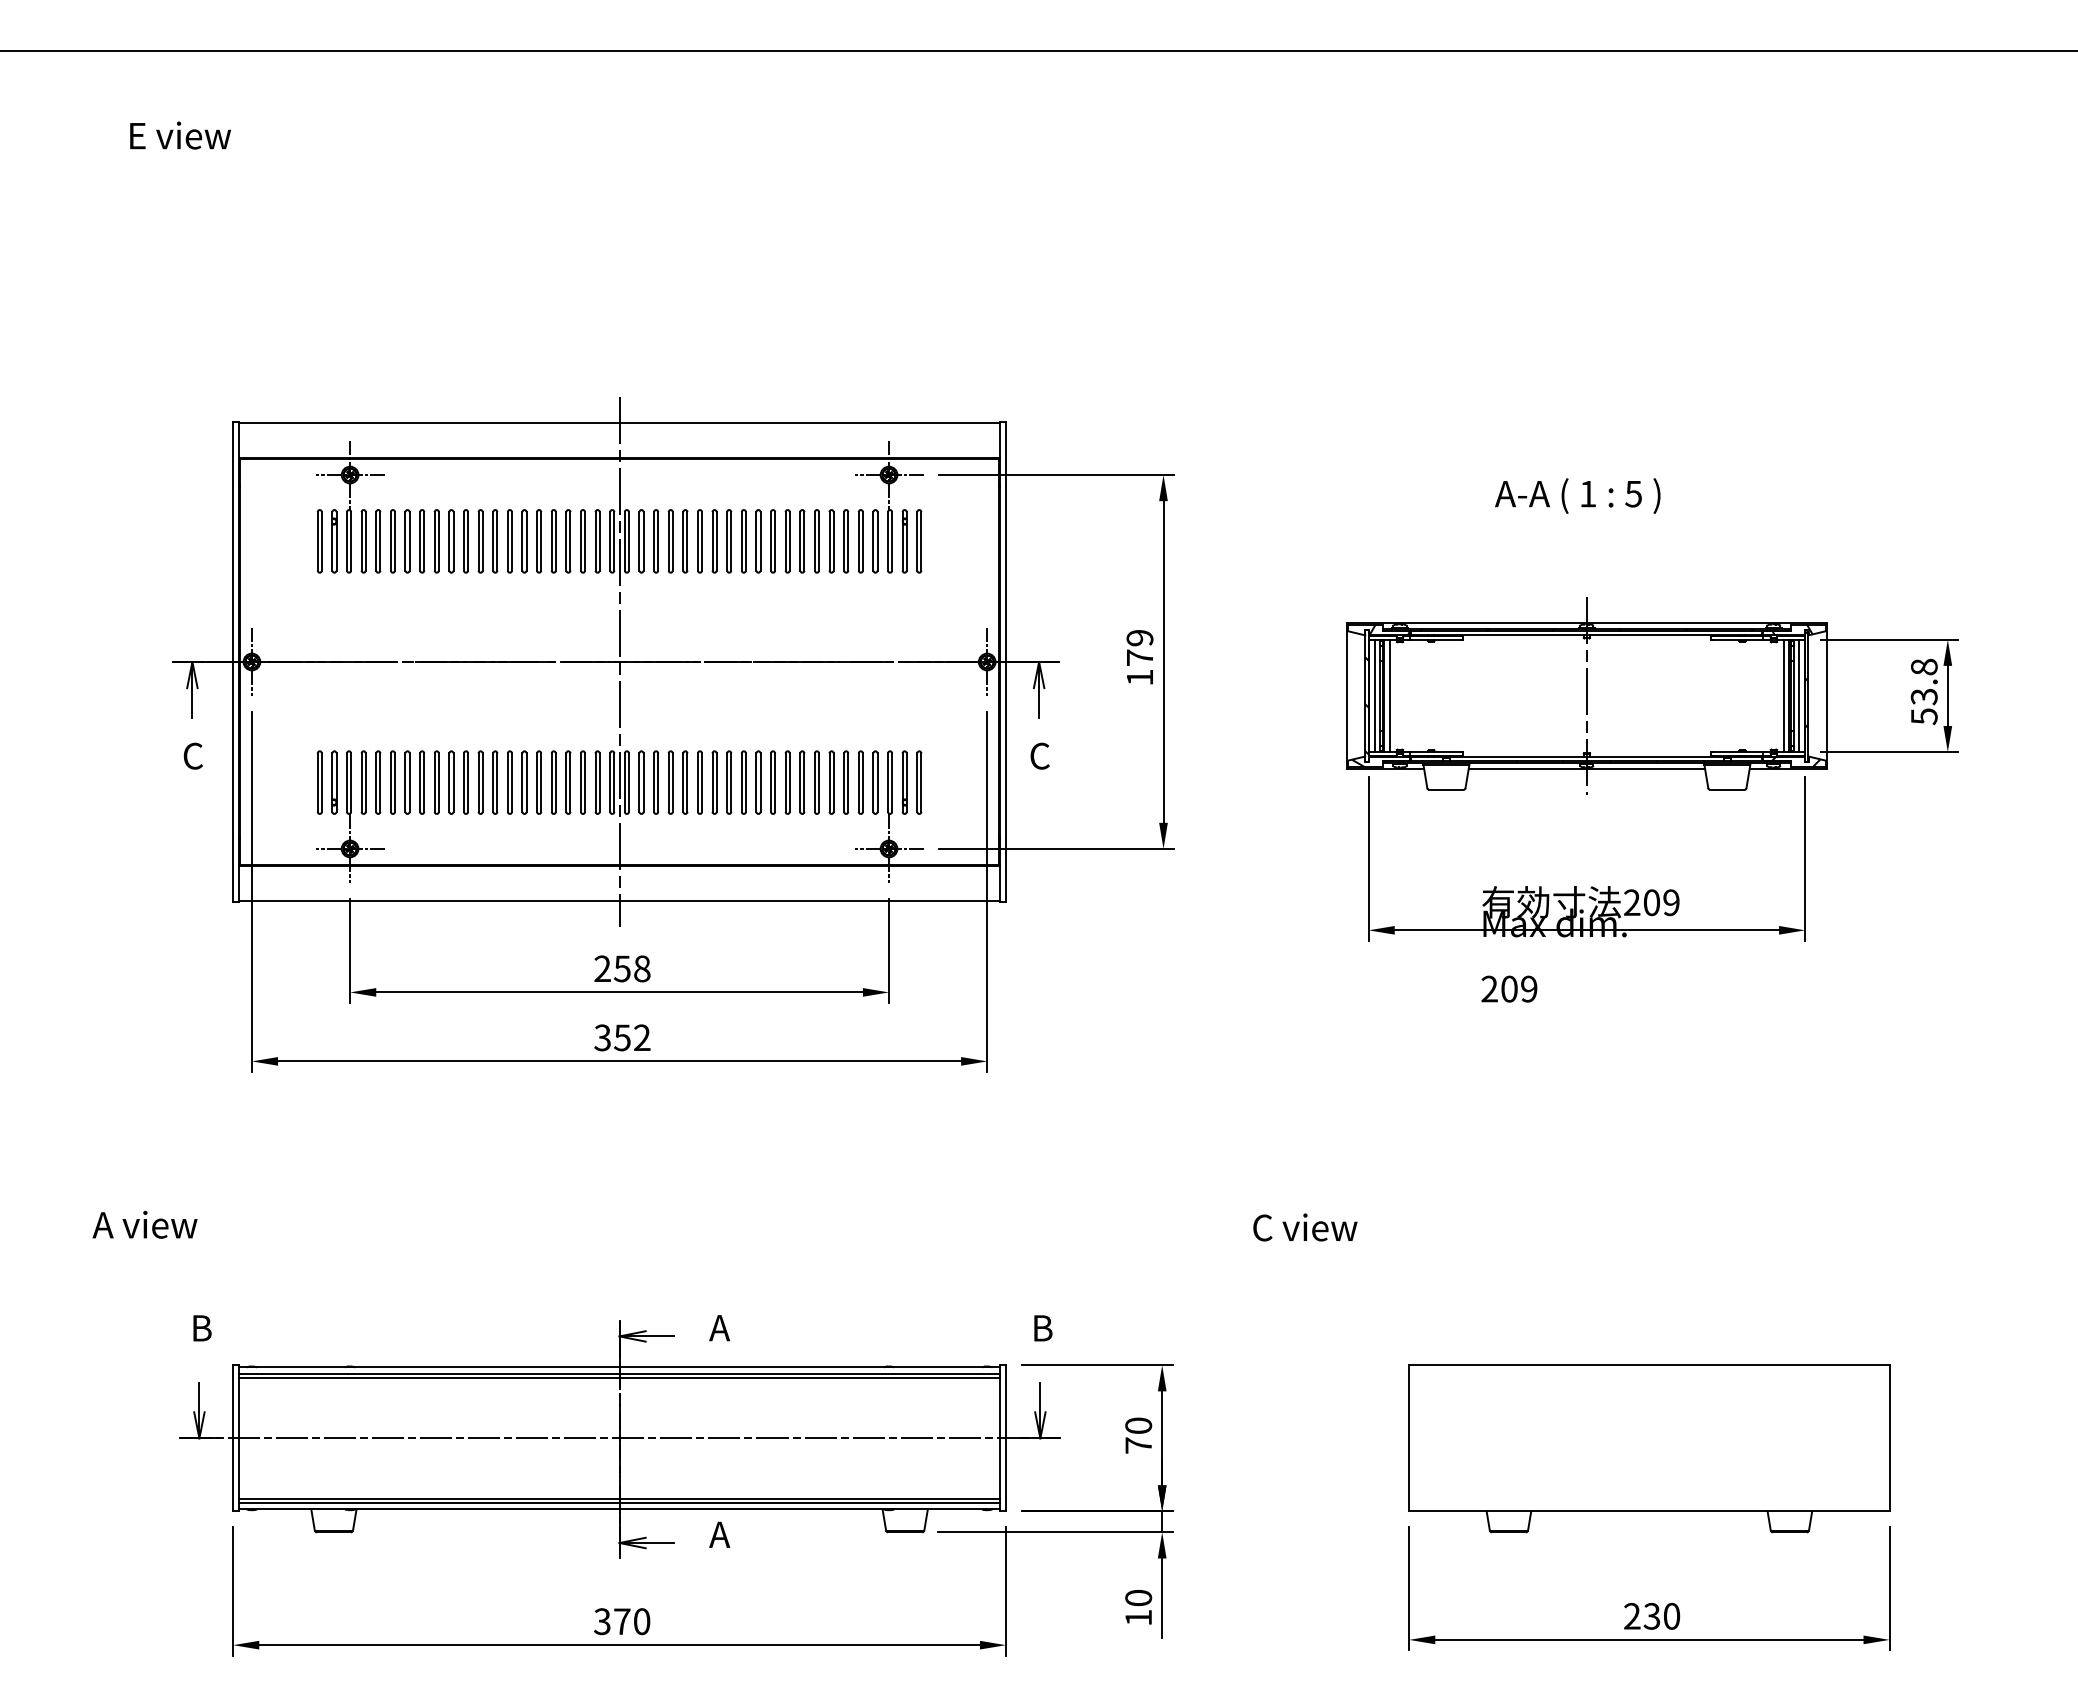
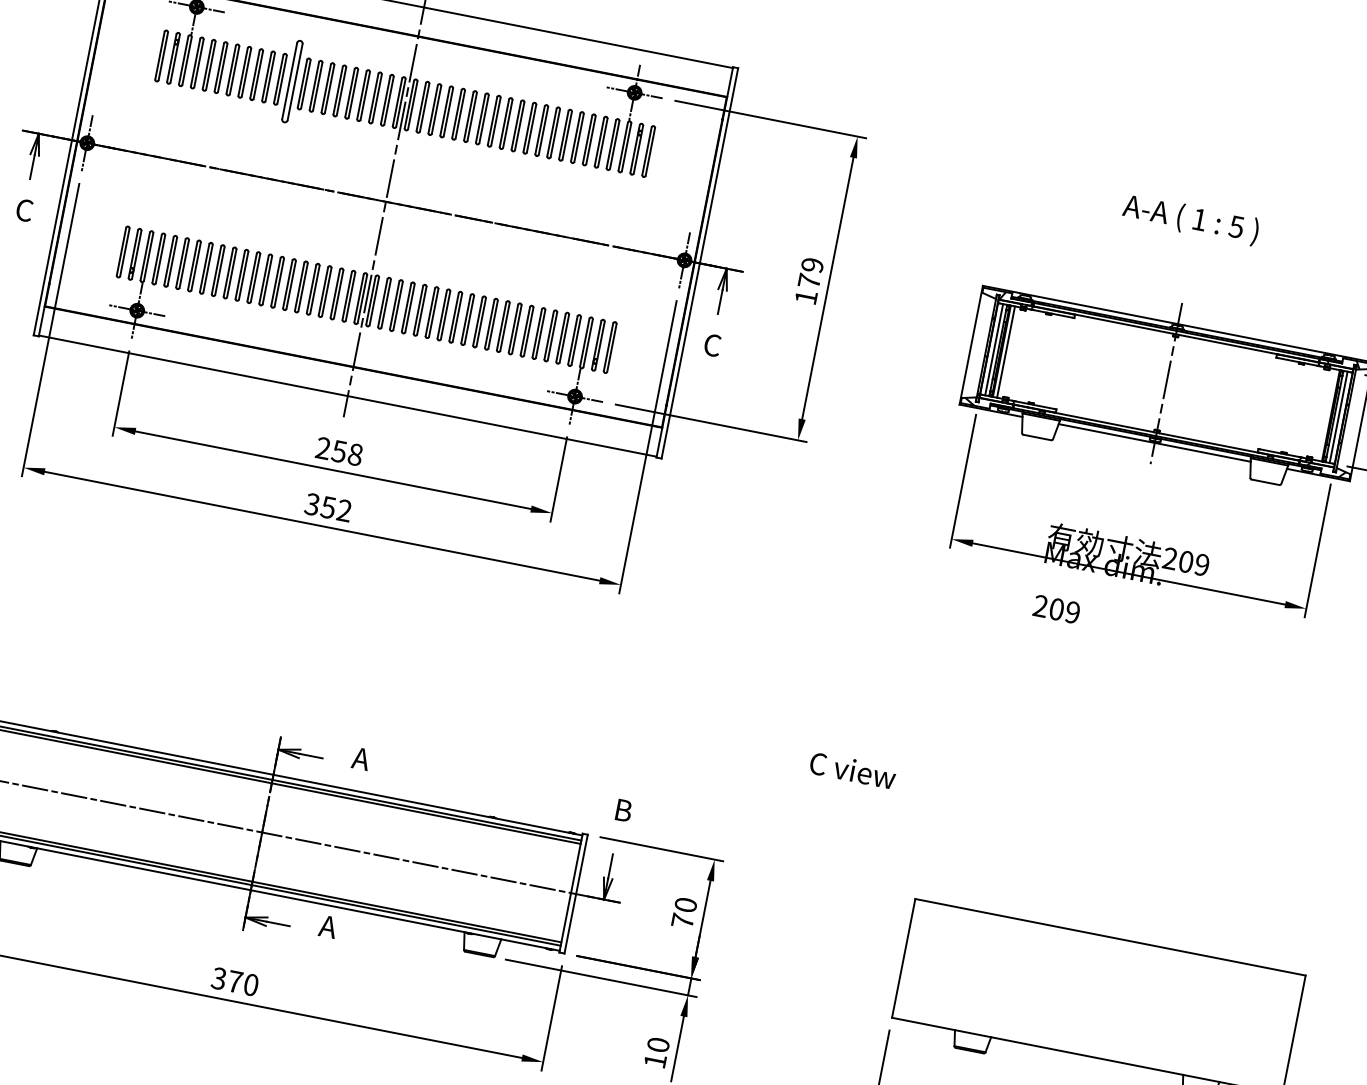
part: (480, 541) -> (292, 81), size x1.6
line: (1784, 695) -> (1327, 414), removed

